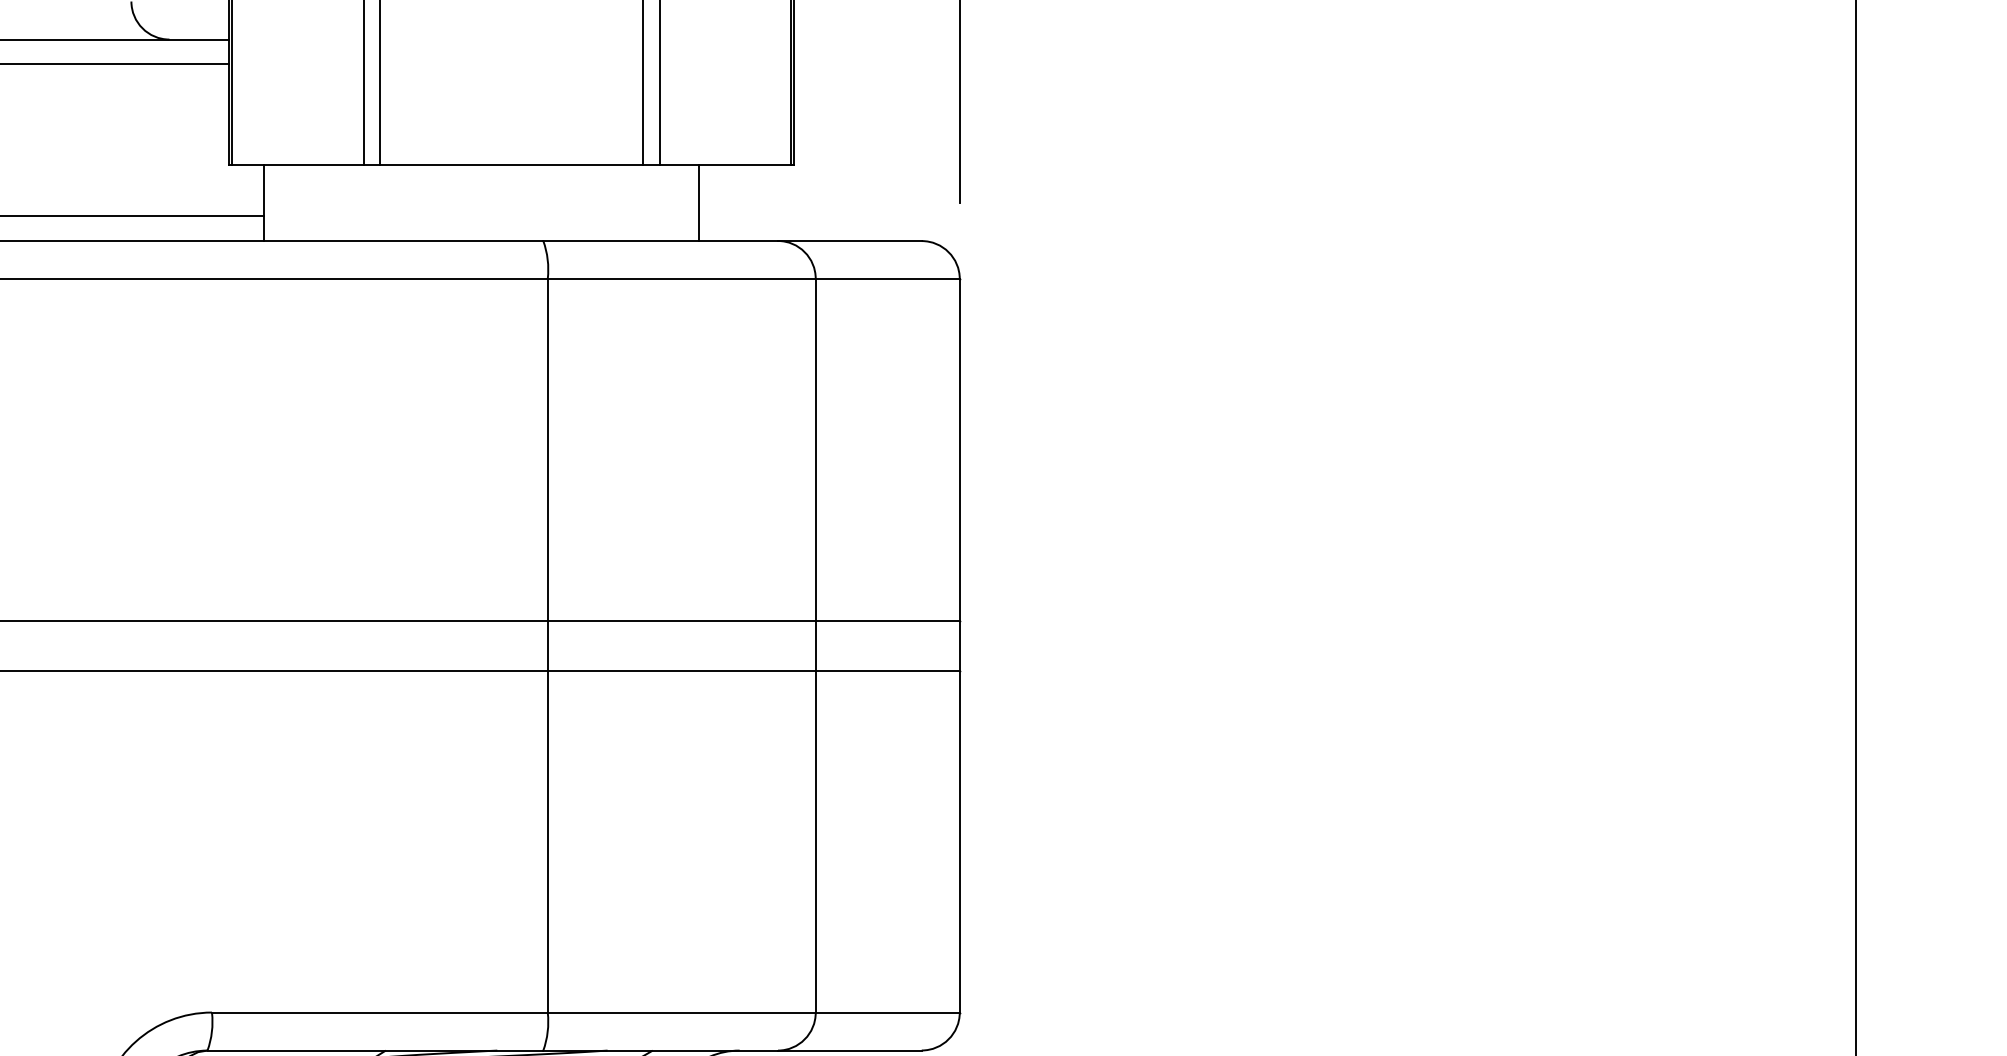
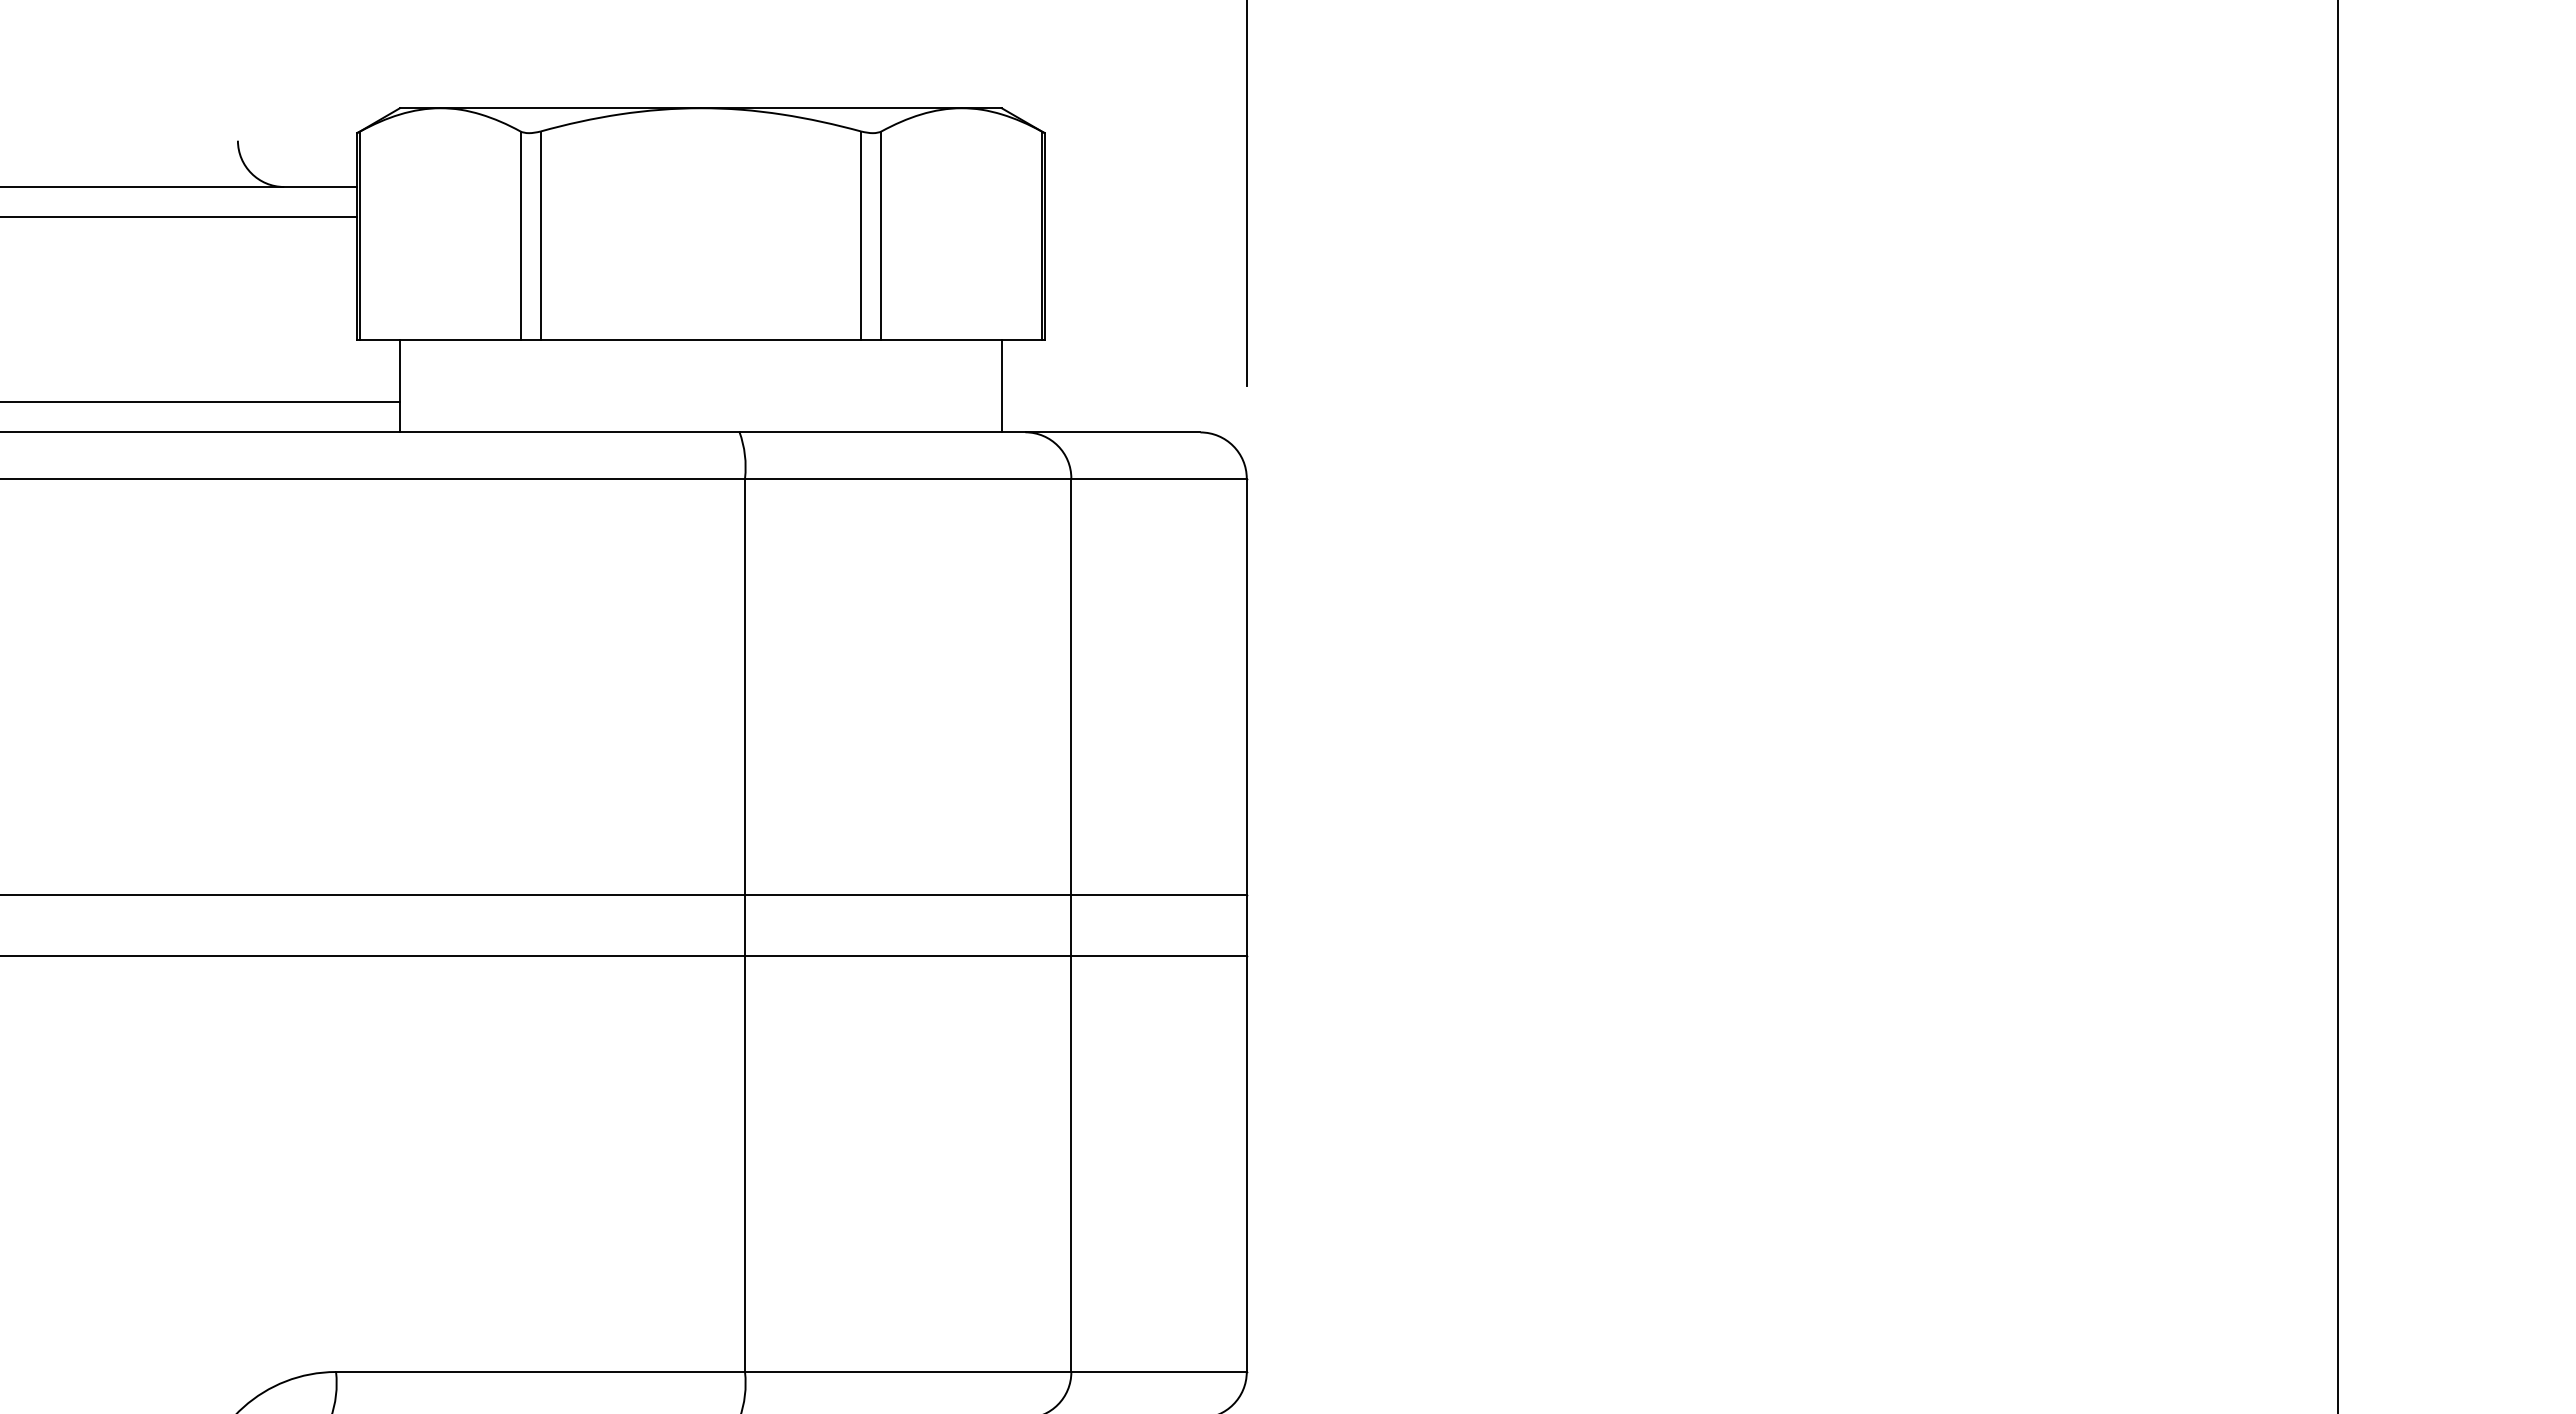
line: (699, 202) -> (1001, 385), moved

